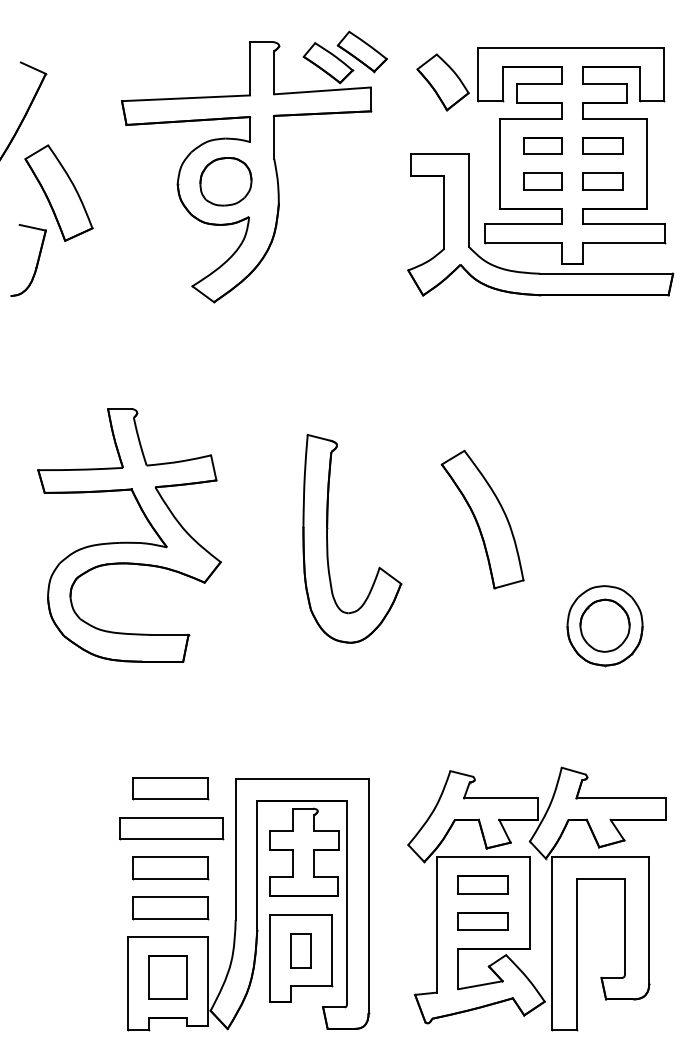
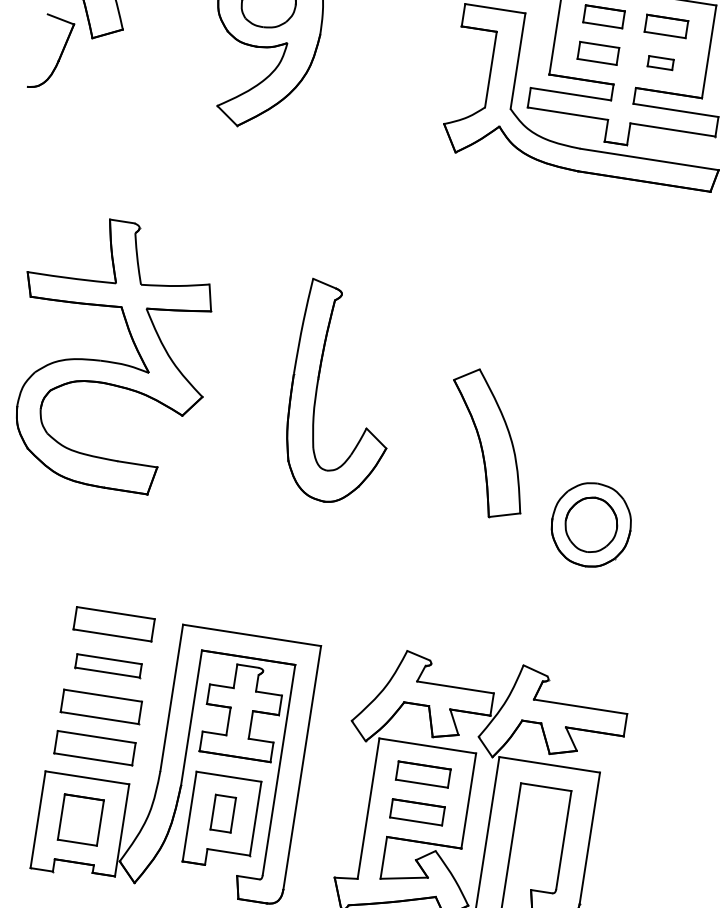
part: (602, 181) -> (660, 62), size x0.6
part: (482, 519) -> (487, 443), moved
part: (171, 828) -> (108, 665), size x0.6

